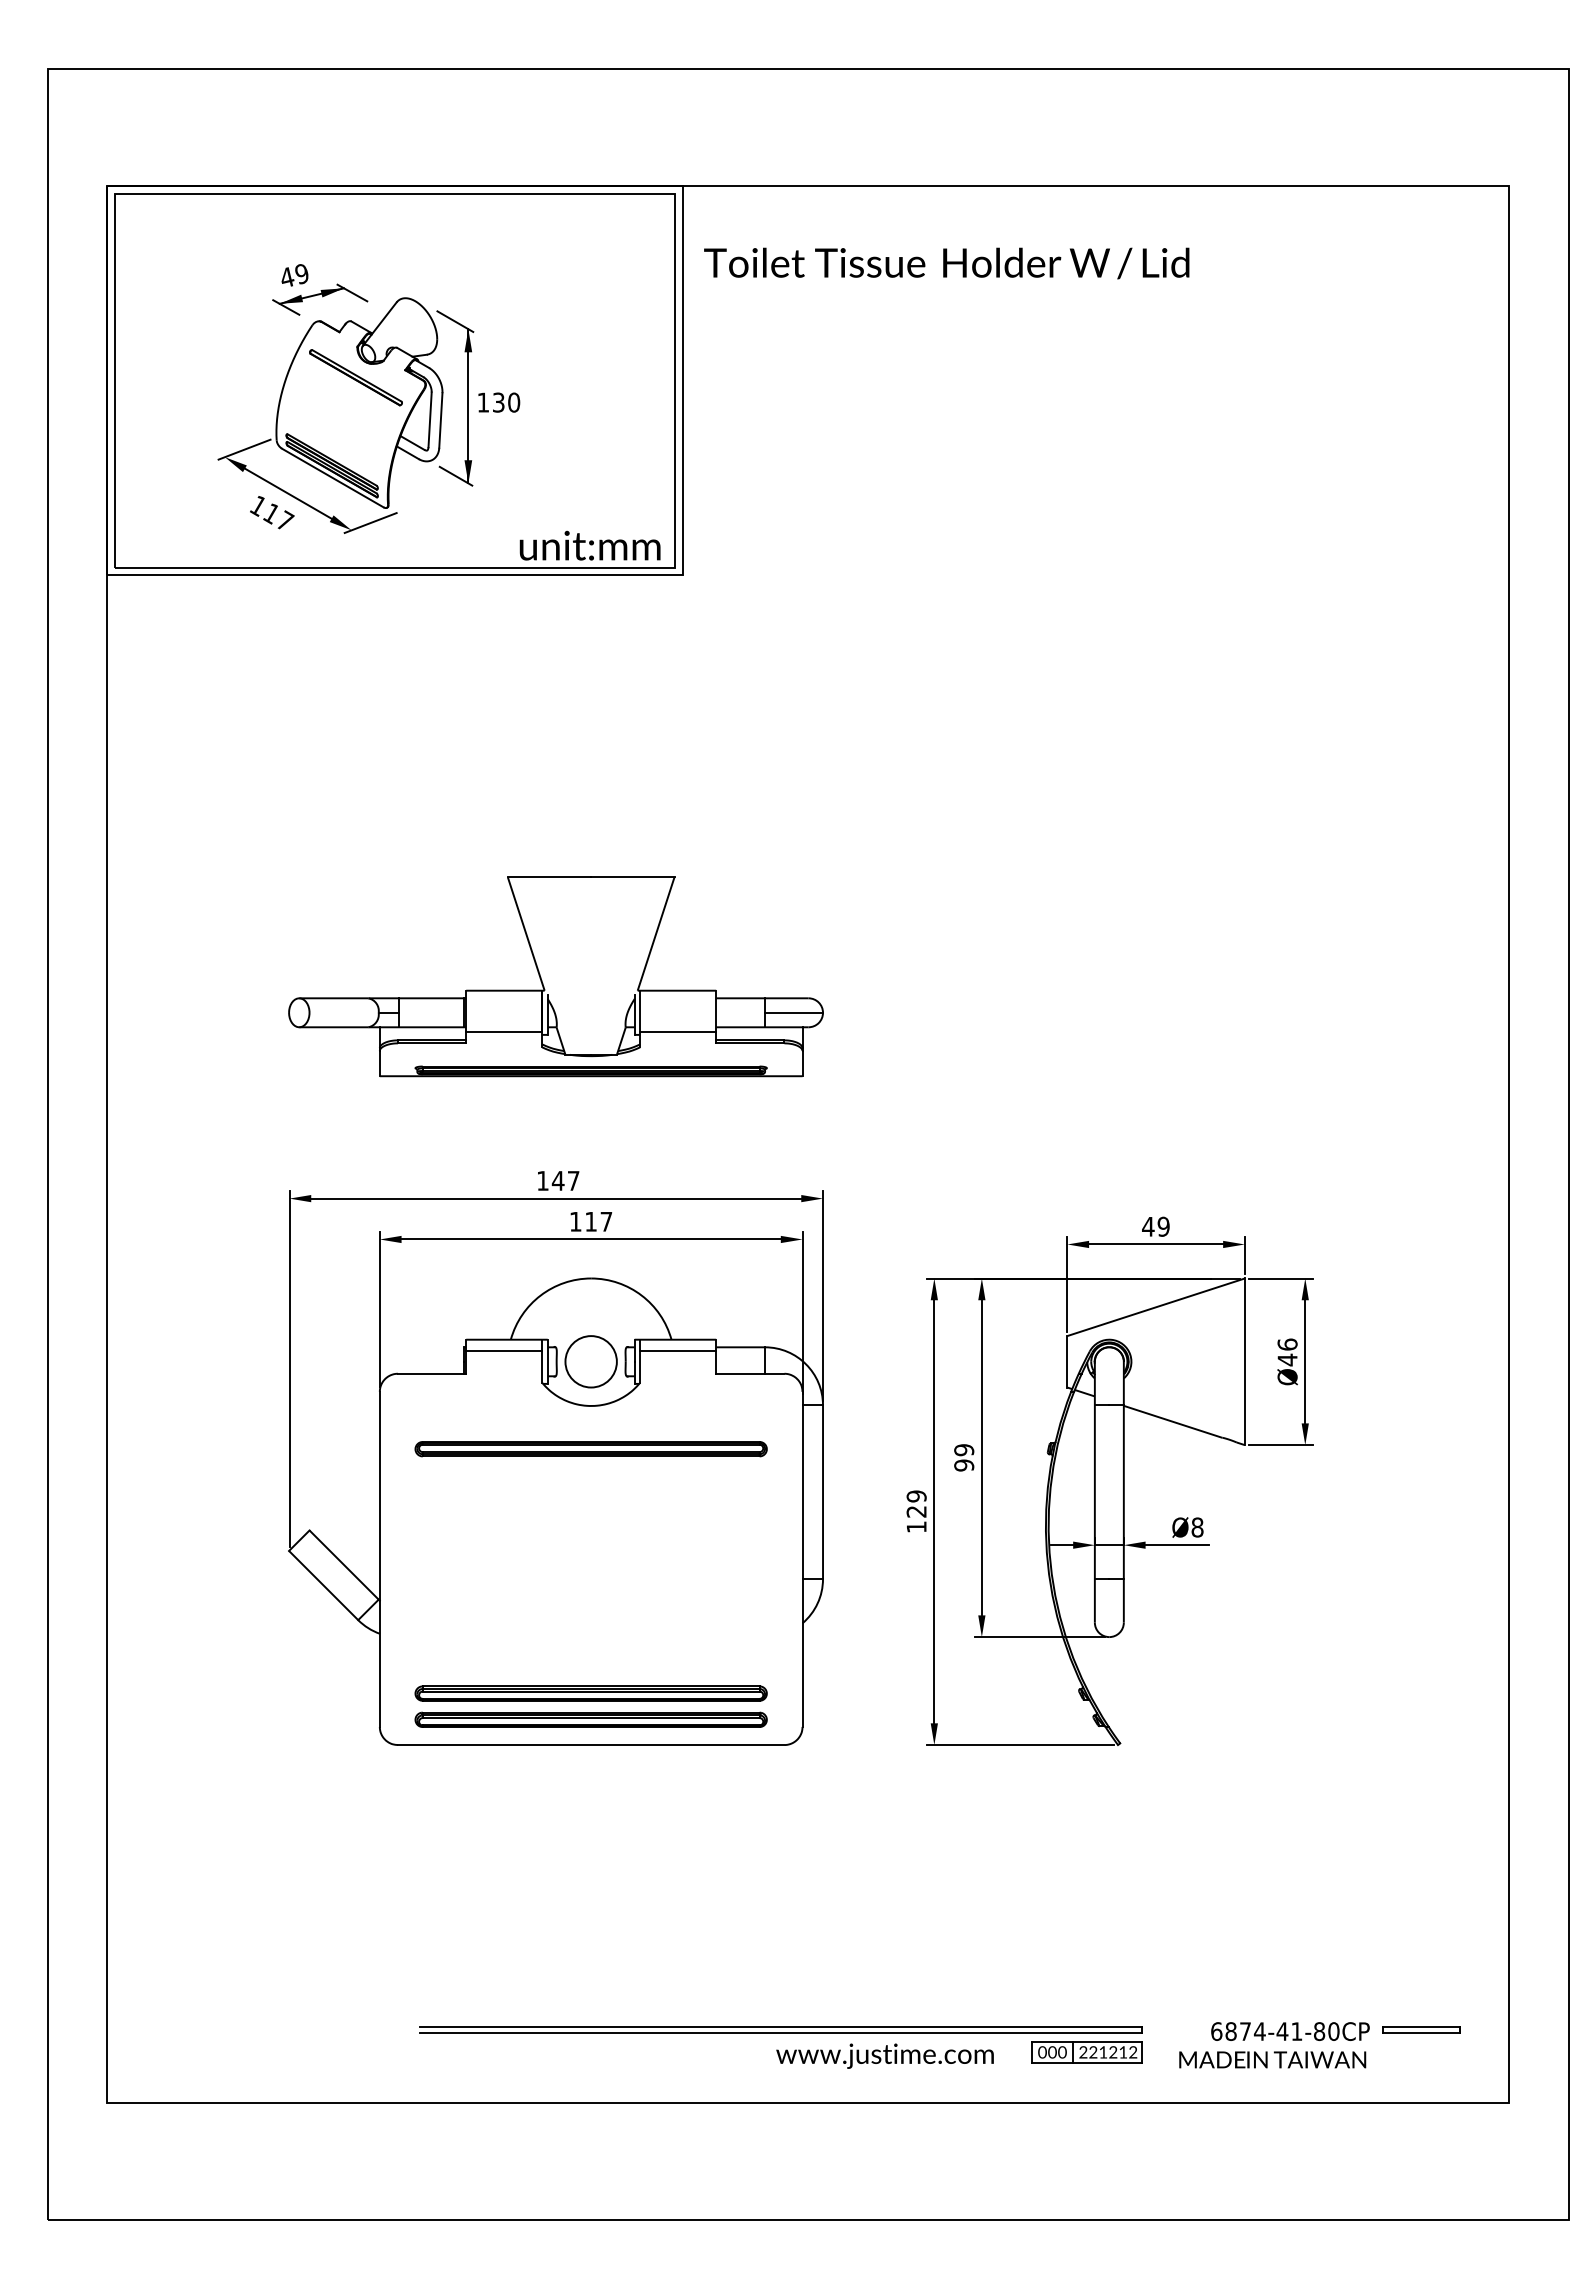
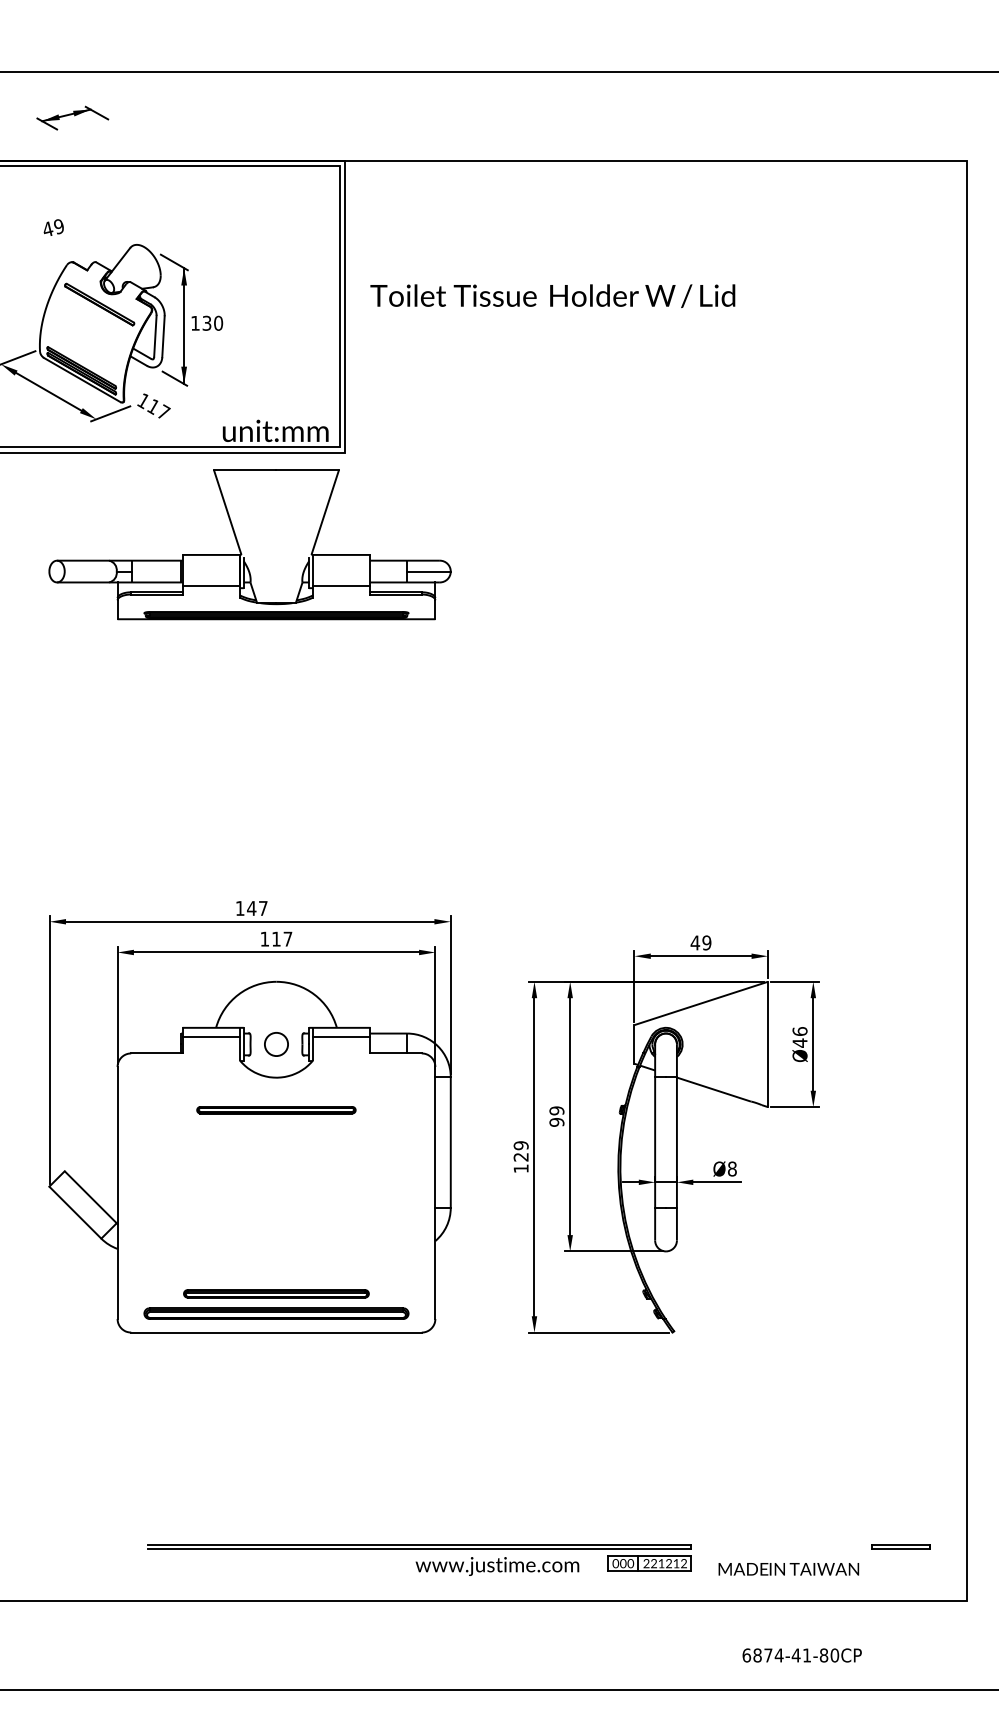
text: (946, 263) -> (552, 296), moved
part: (320, 299) -> (72, 118), moved
text: (272, 512) -> (154, 405), moved
part: (555, 976) -> (249, 544), moved
circle: (590, 1361) -> (275, 1044), size x0.6
part: (590, 1449) -> (275, 1110), size x0.6
part: (590, 1693) -> (275, 1293), size x0.7
text: (1290, 2031) -> (802, 1655), moved

